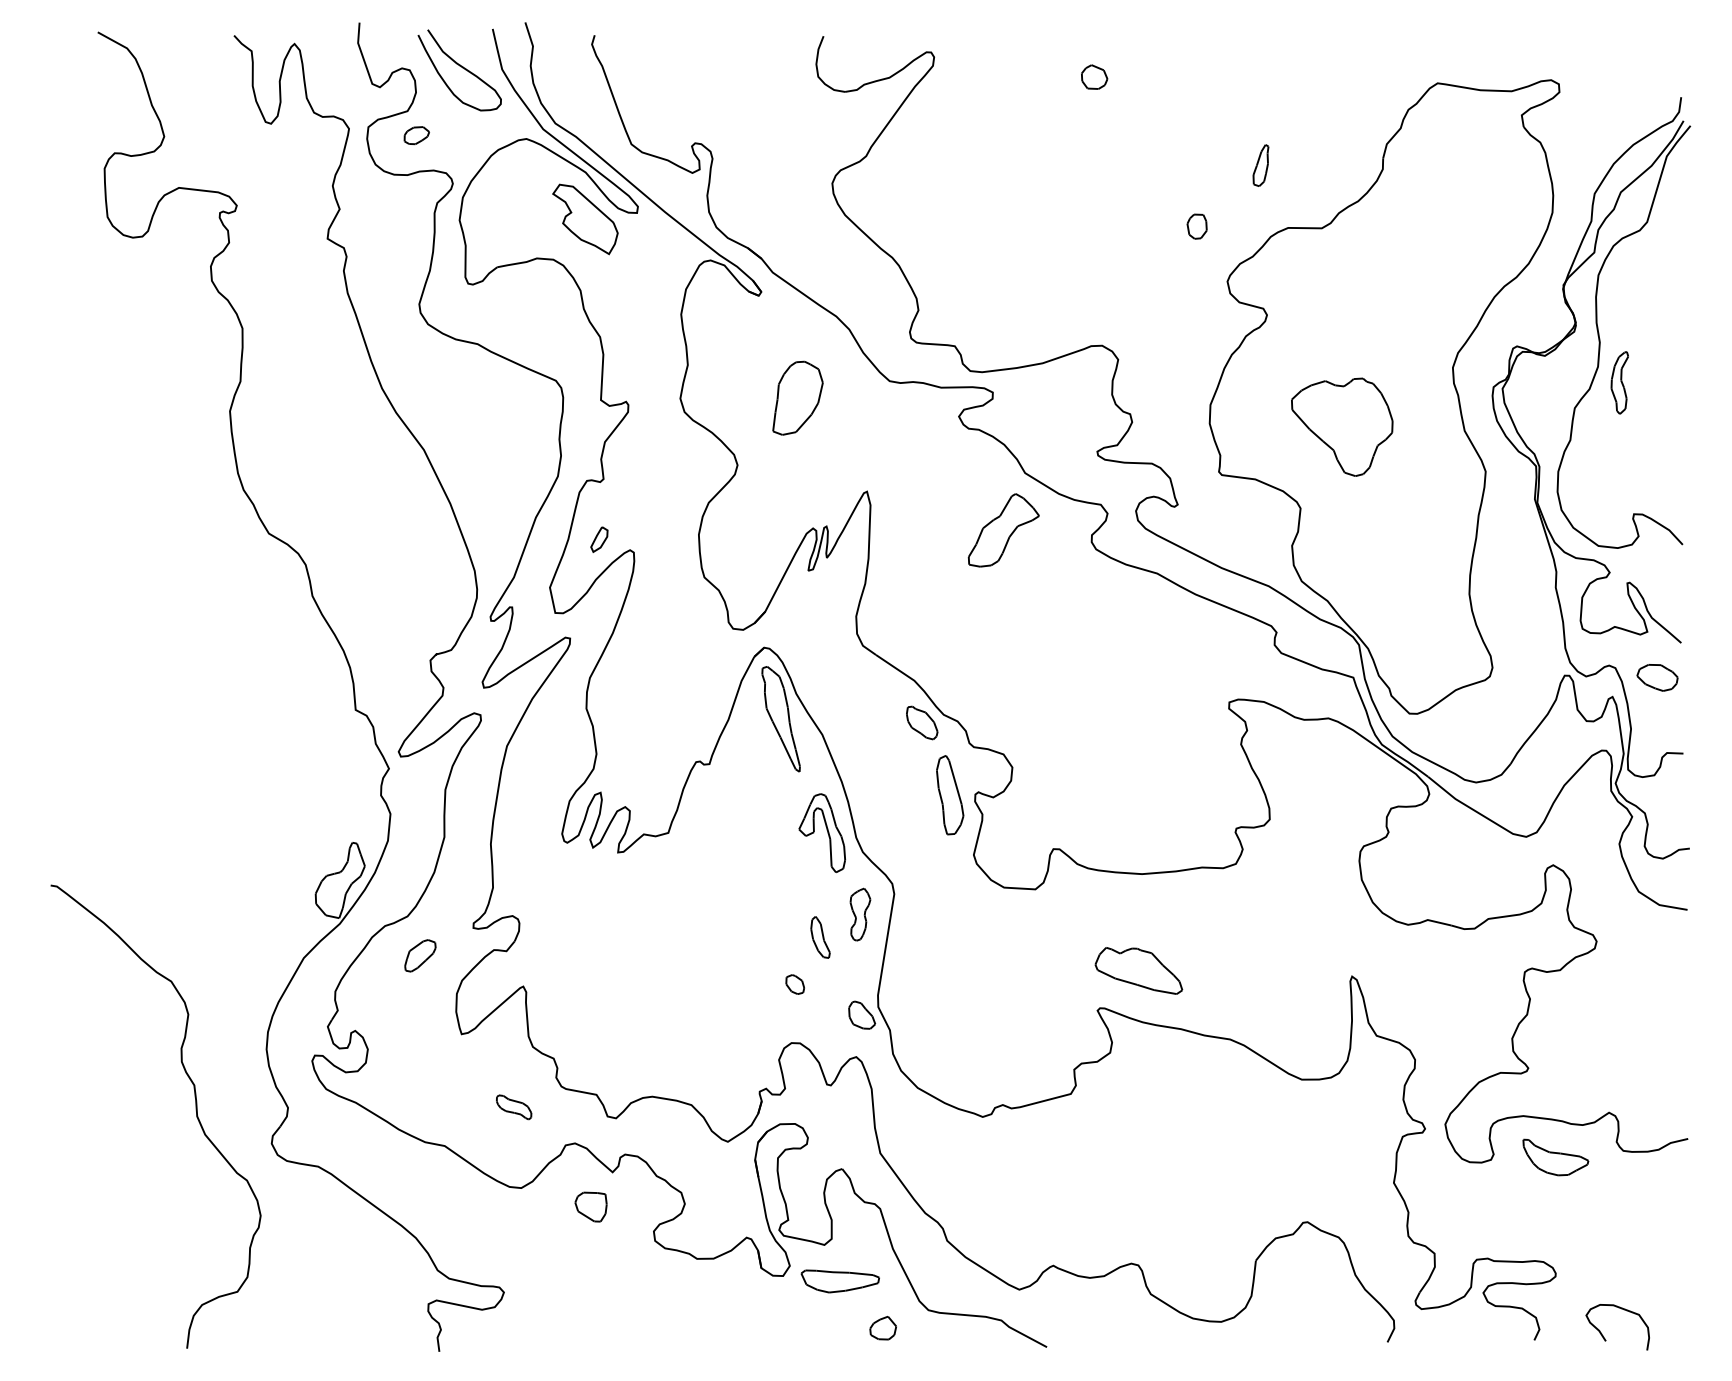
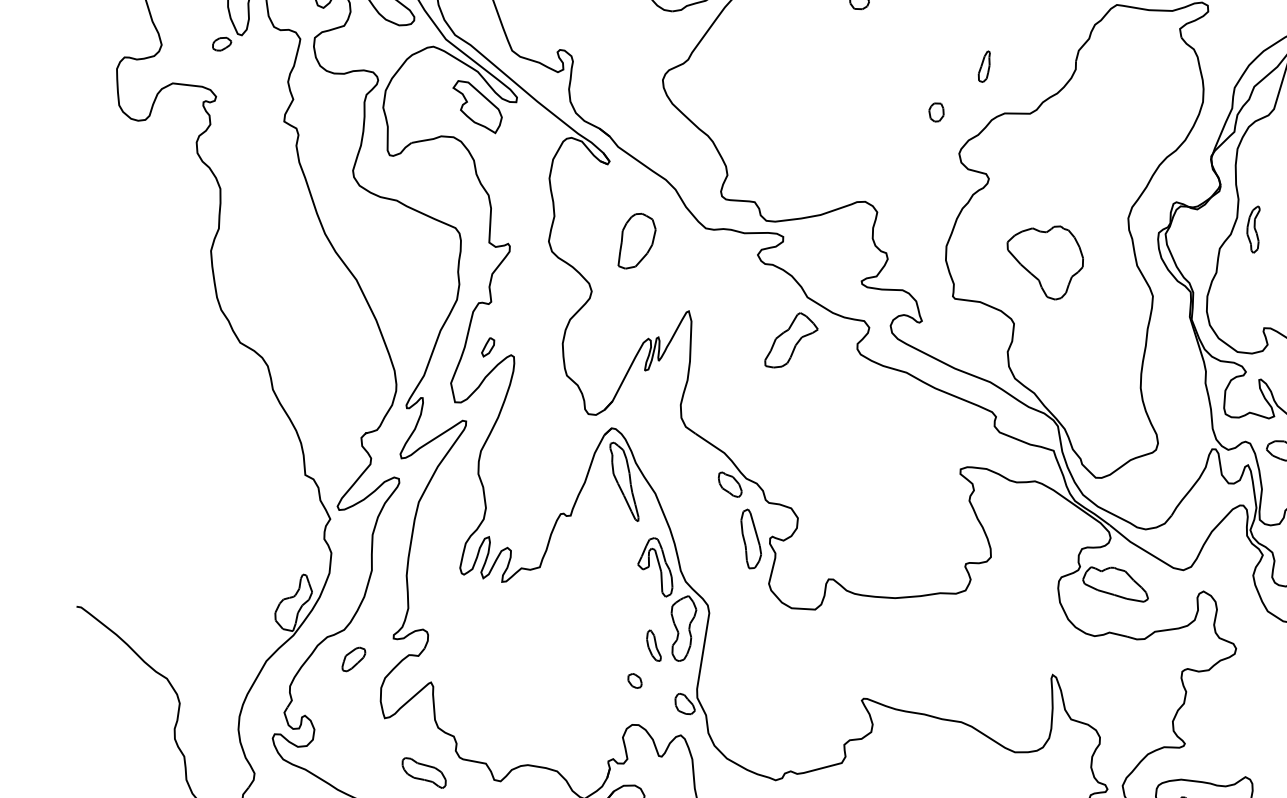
part: (416, 135) -> (221, 44), moved
part: (860, 914) -> (683, 628), size x1.67
part: (1138, 970) -> (1115, 584), moved
part: (513, 1107) -> (423, 773), size x1.67

